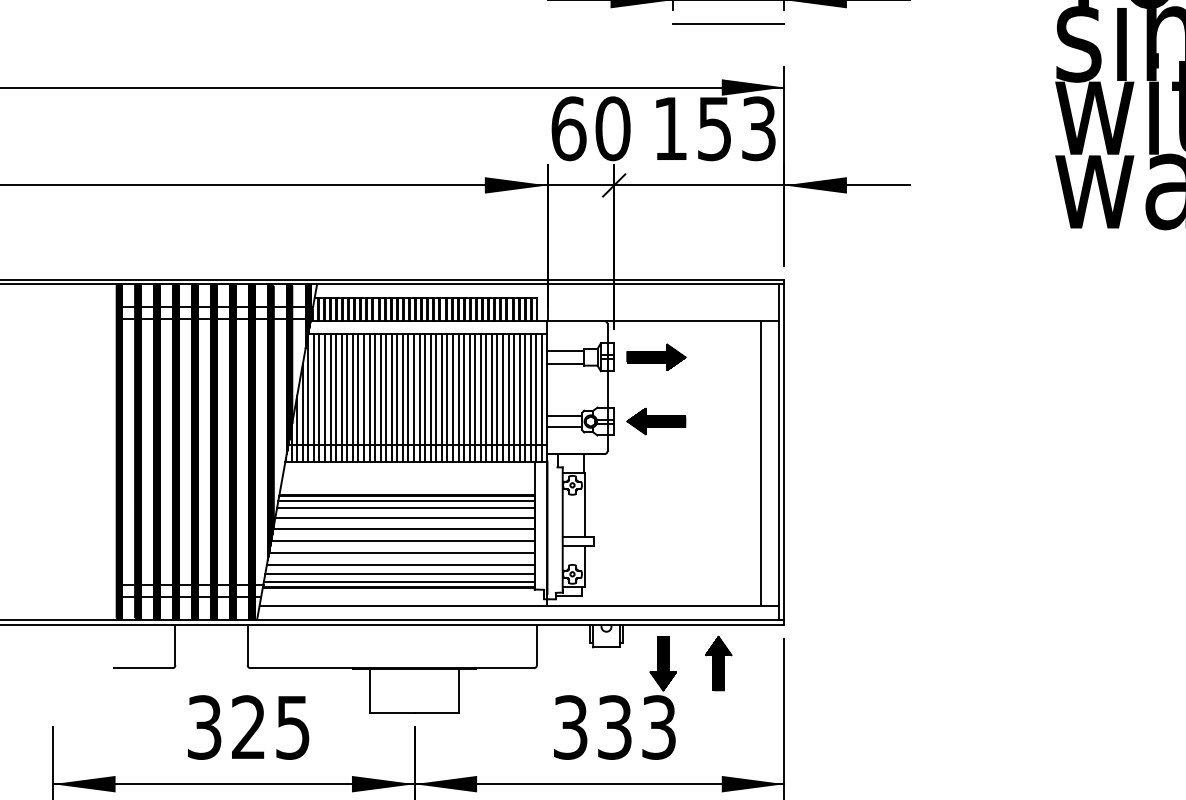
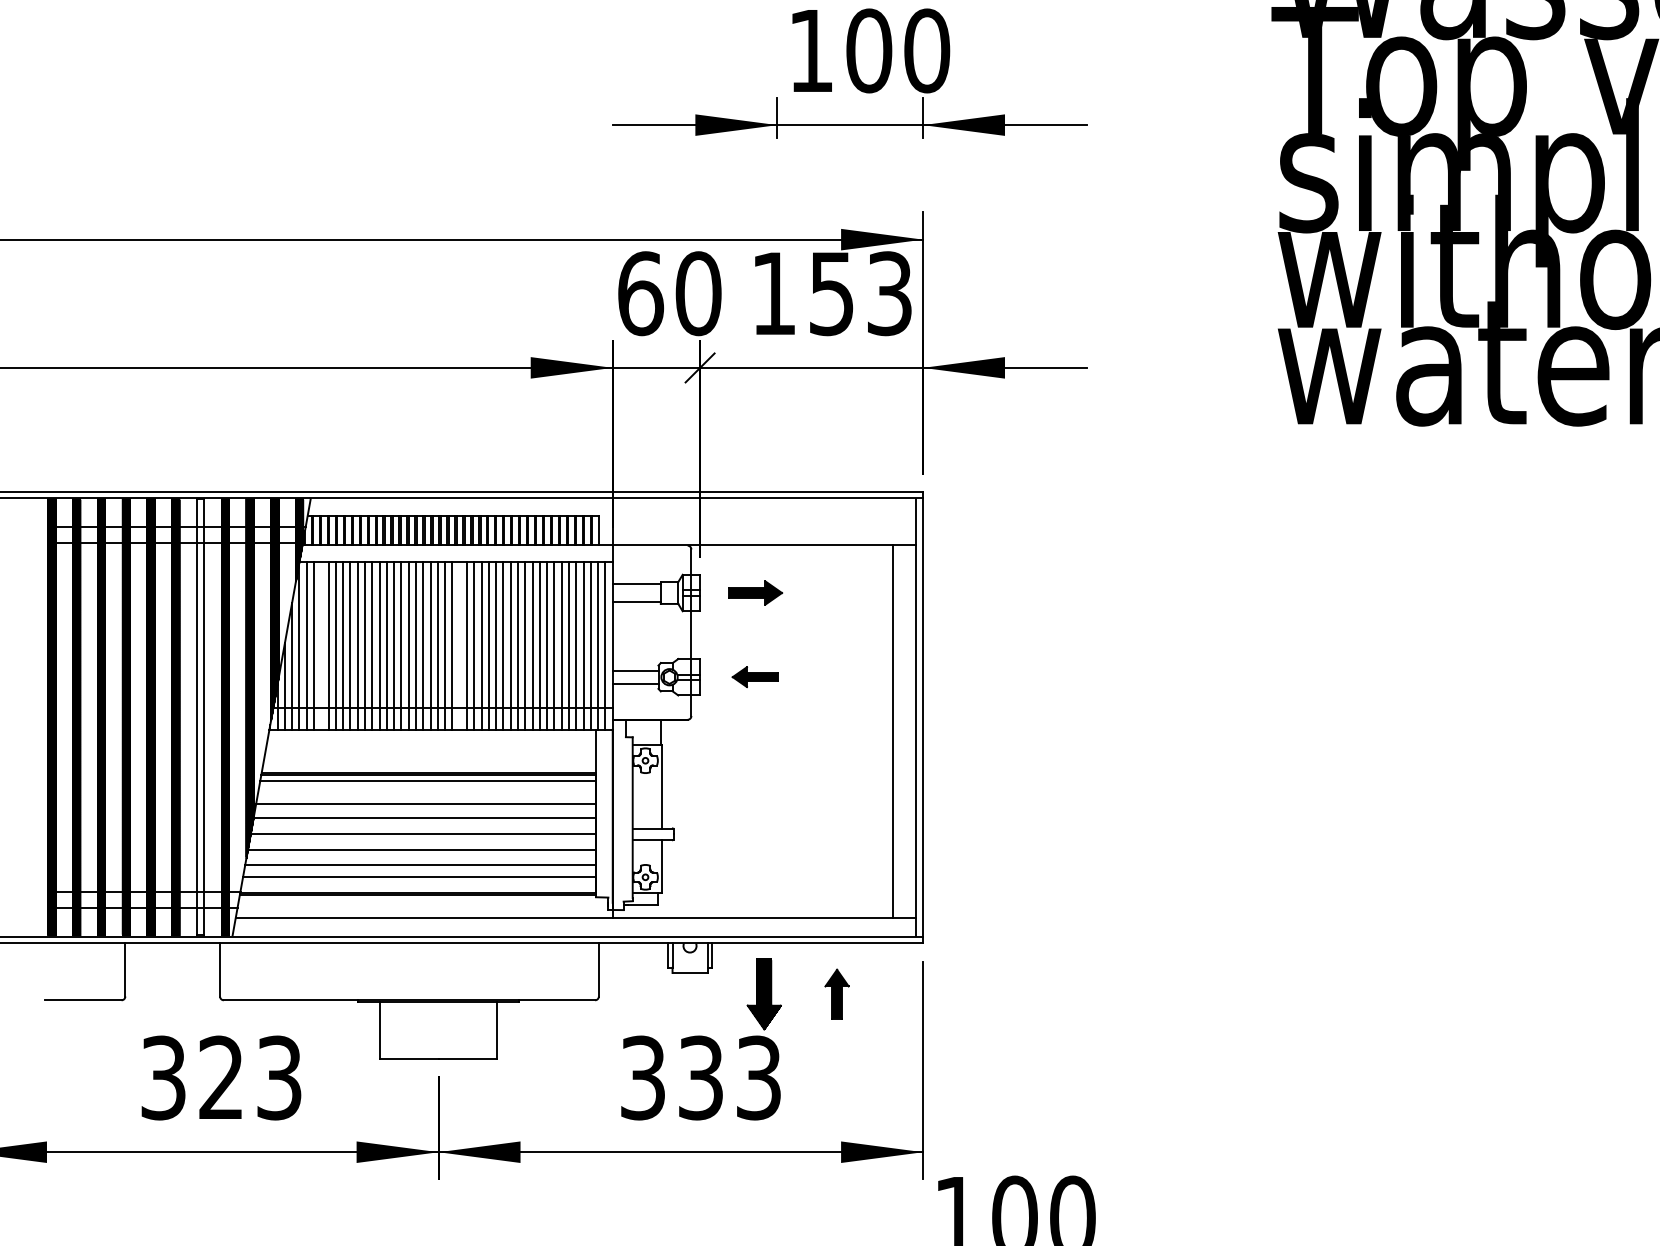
line: (728, 23) -> (849, 155), removed
part: (656, 356) -> (755, 592), size x0.7
line: (325, 397) -> (321, 645), removed
line: (430, 397) -> (459, 645), removed
part: (656, 421) -> (755, 676), size x0.6
hatch: (232, 452) -> (200, 717), removed
line: (405, 508) -> (426, 790), removed
line: (399, 582) -> (418, 887), removed
part: (718, 663) -> (836, 993), size x0.7
text: (293, 727) -> (279, 1077), 325 -> 323

